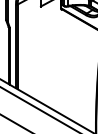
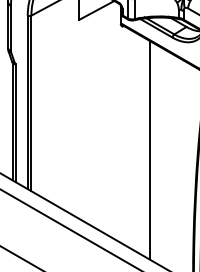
line: (74, 69) -> (148, 150), added

